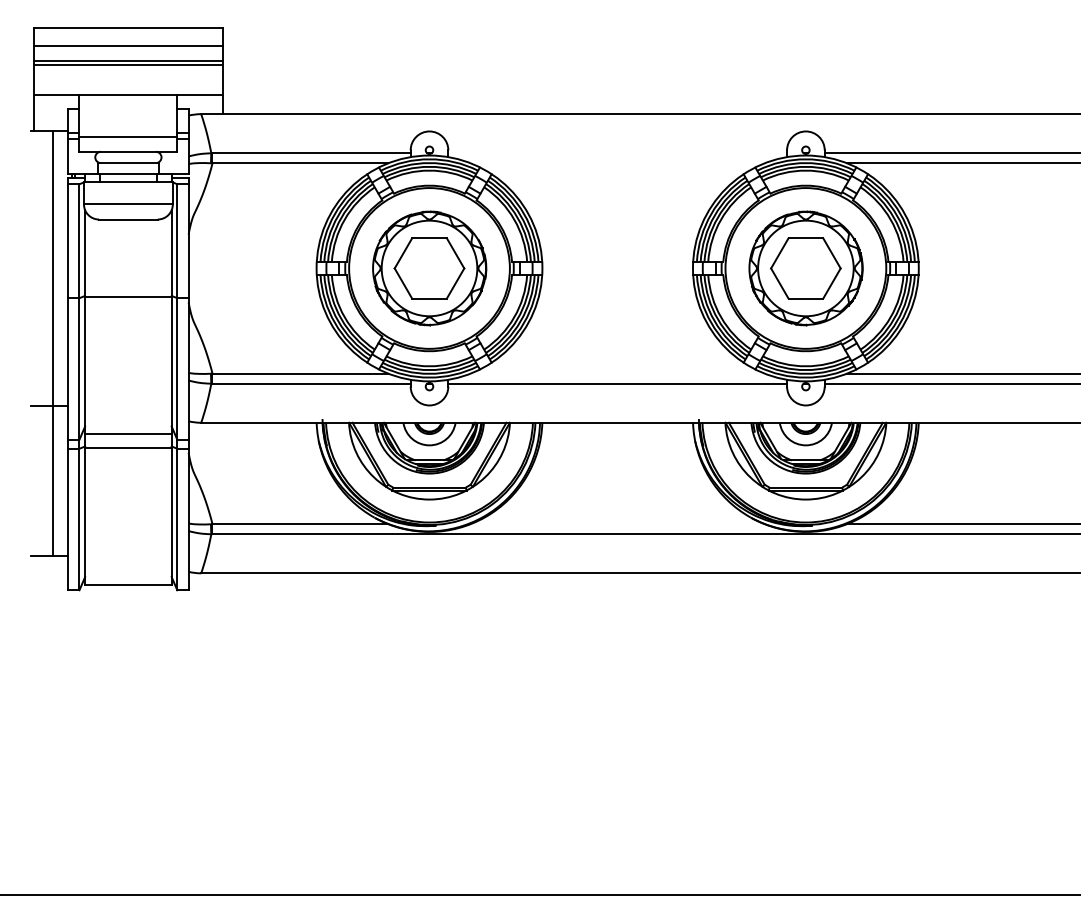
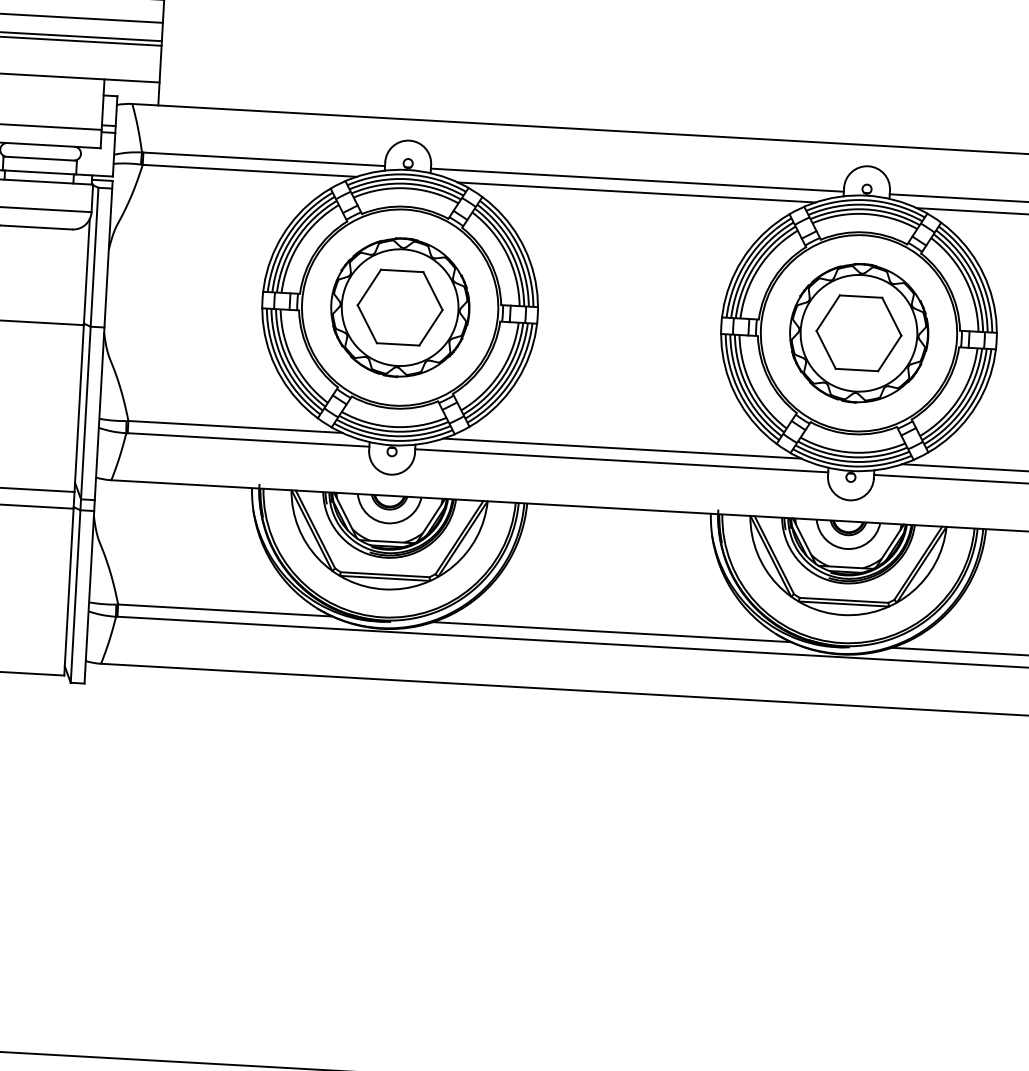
line: (617, 153) -> (637, 180), added
line: (617, 163) -> (636, 192), added
line: (617, 373) -> (622, 448), added
line: (617, 524) -> (611, 632), added

